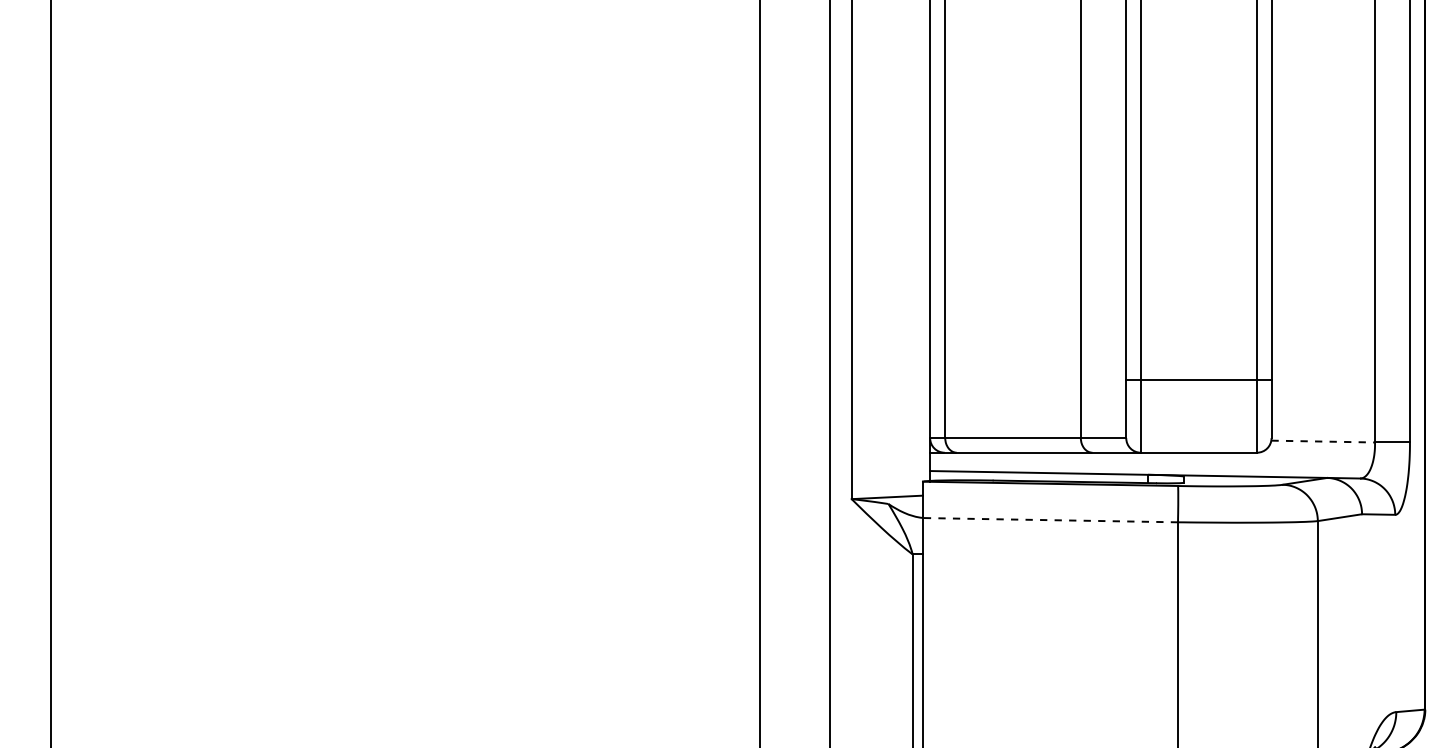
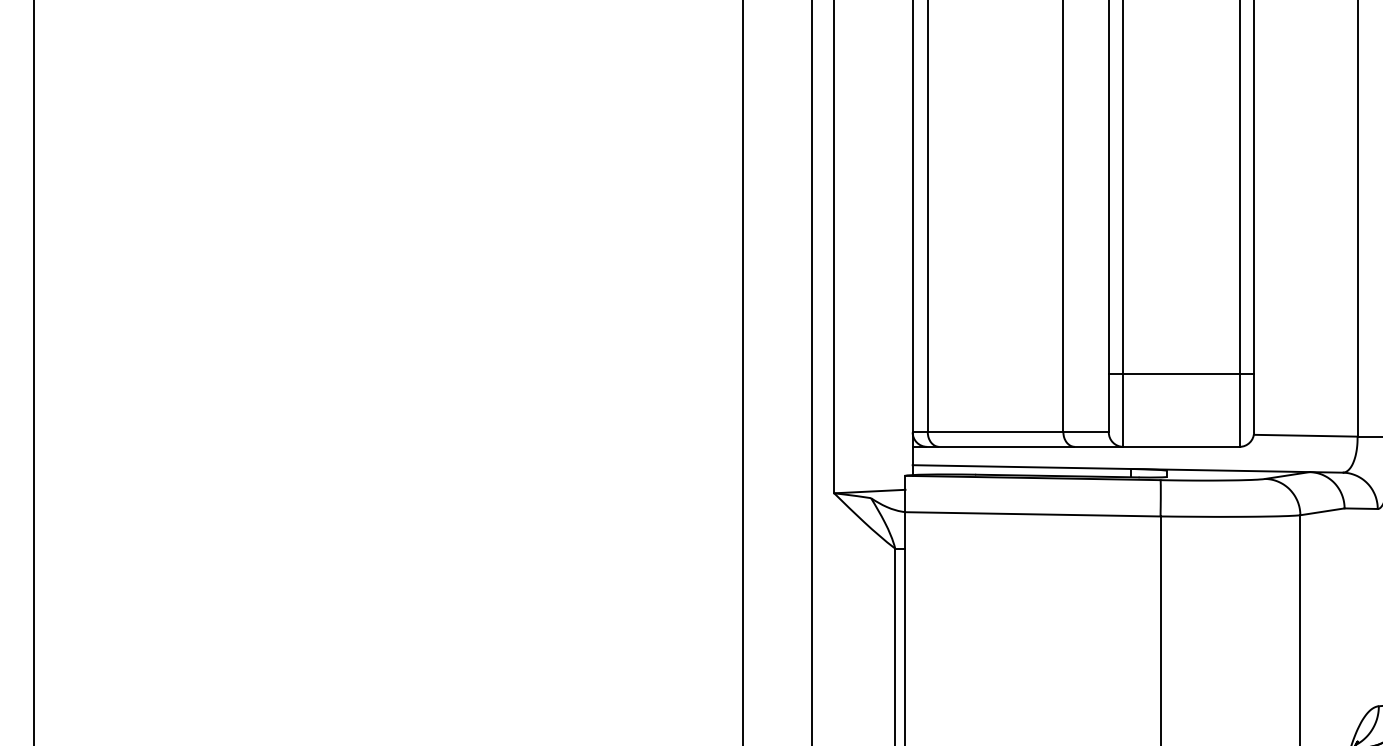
line: (1323, 441) -> (1306, 435), dashed -> solid
line: (1050, 520) -> (1033, 514), dashed -> solid

